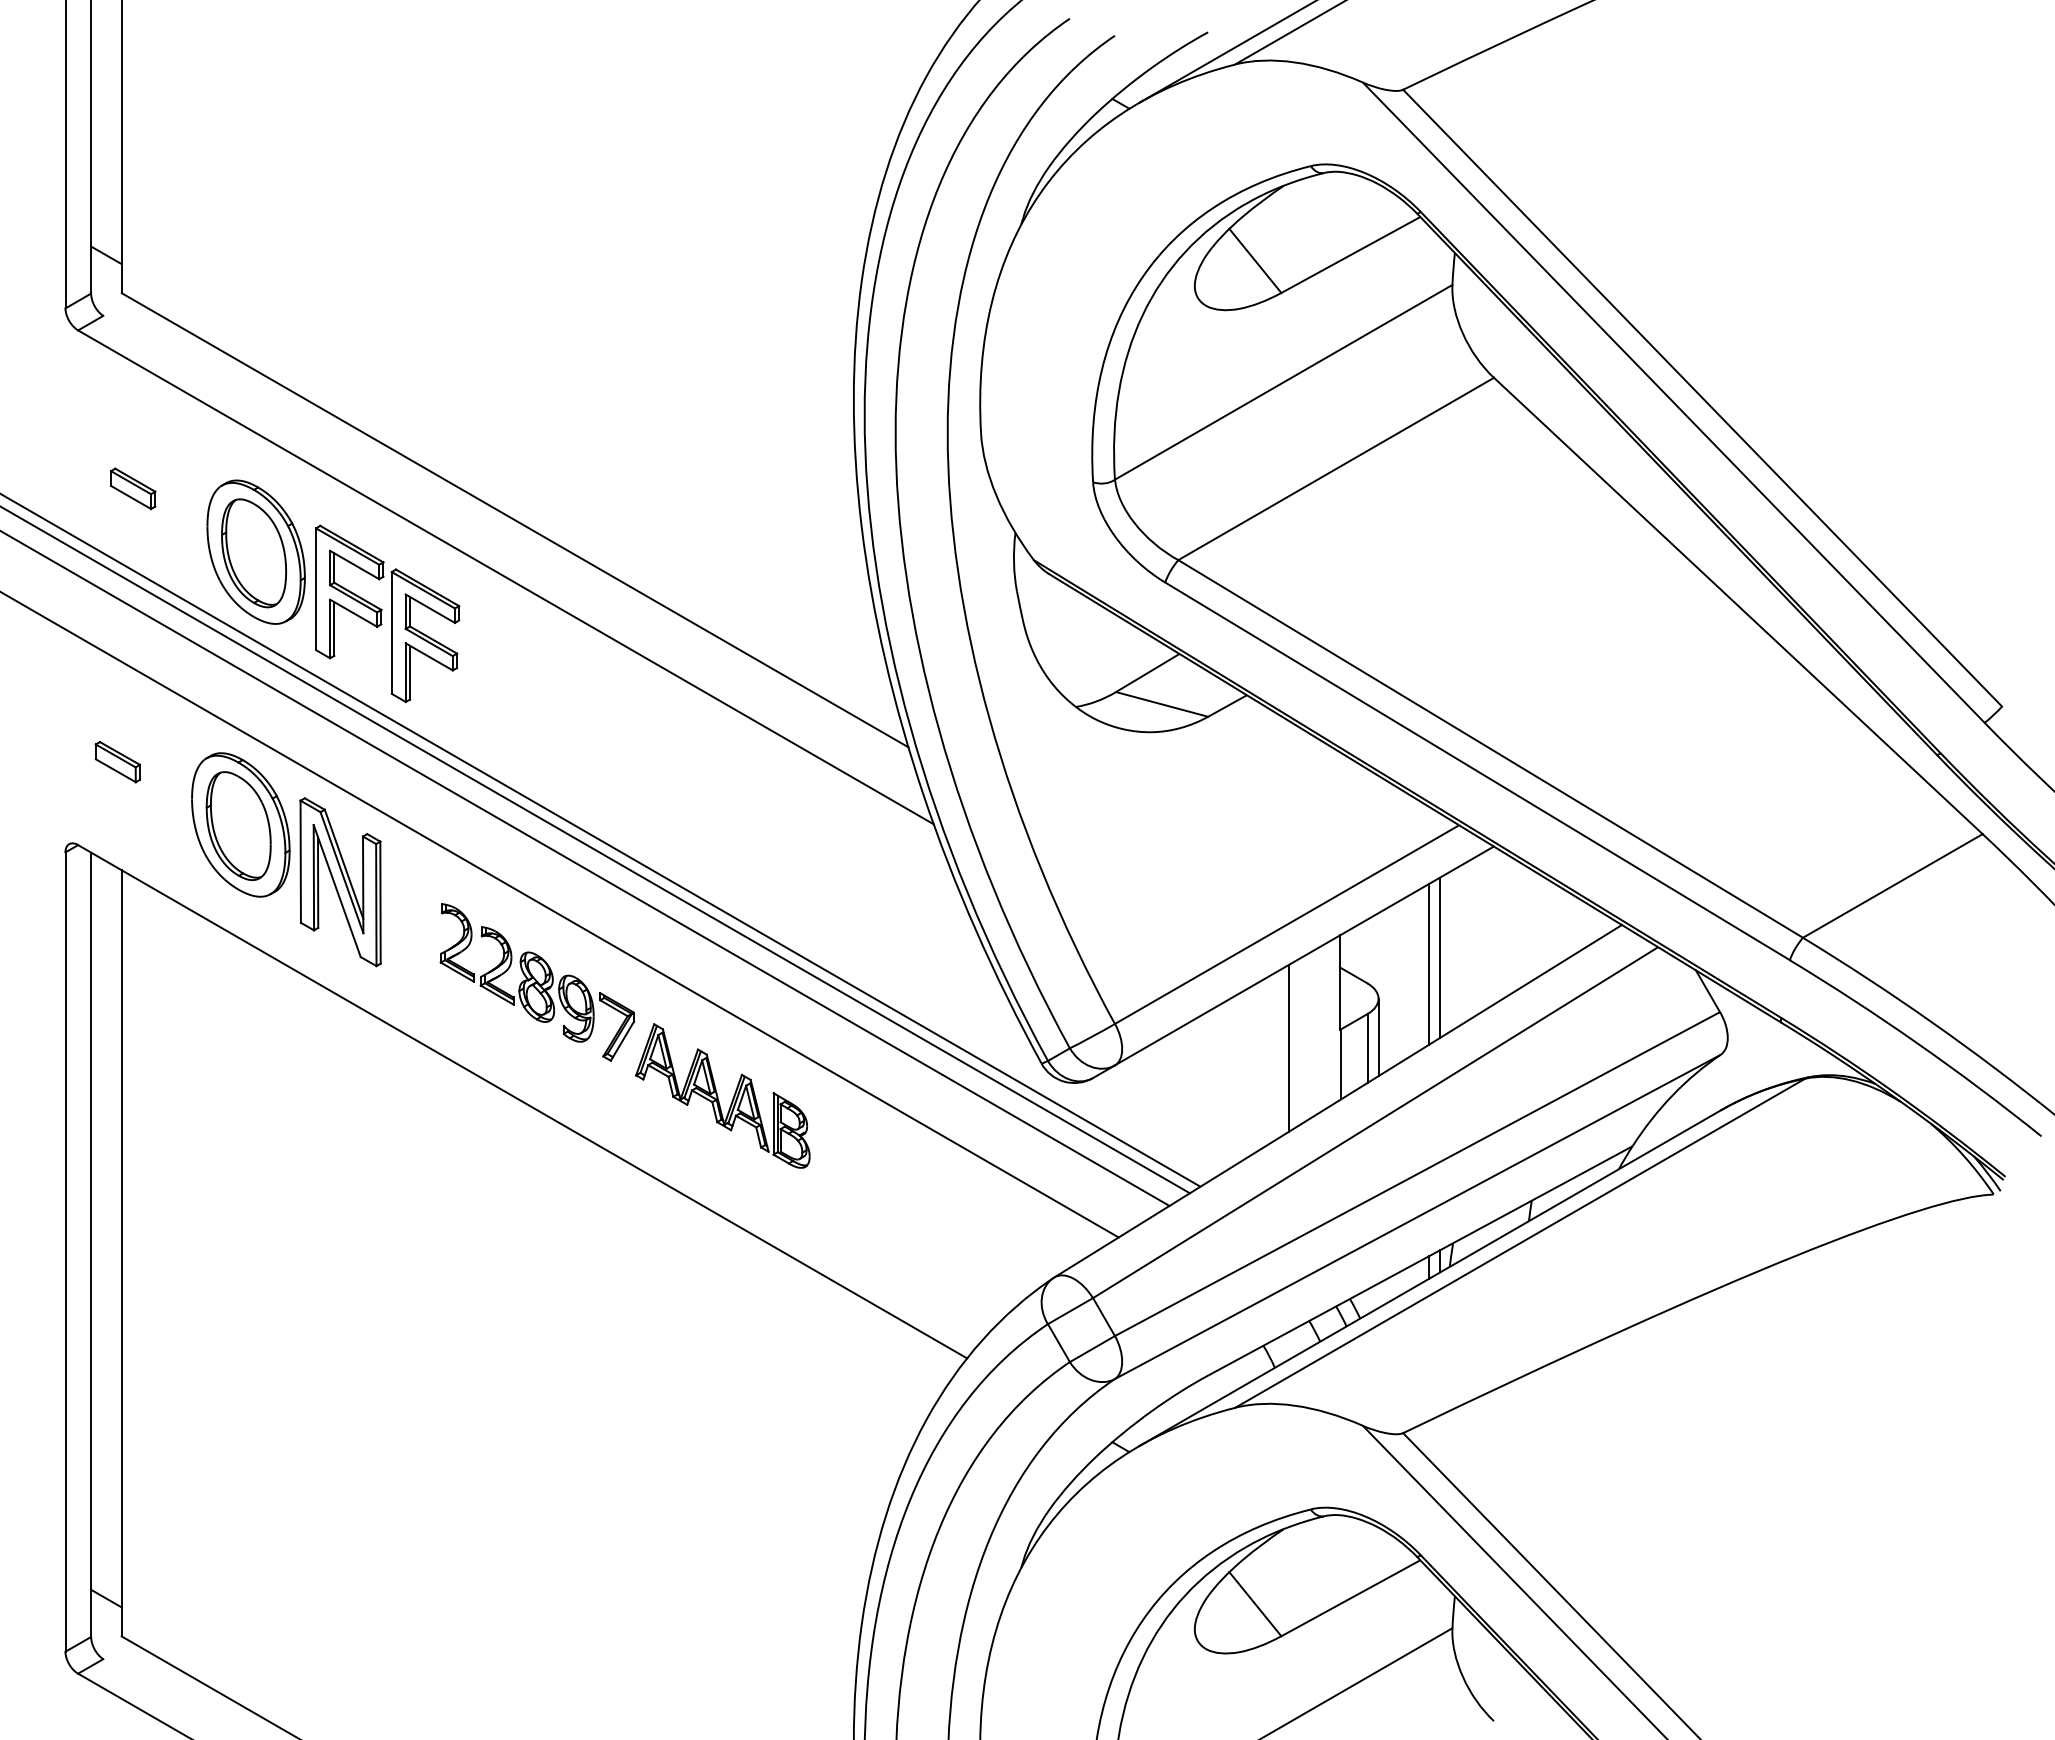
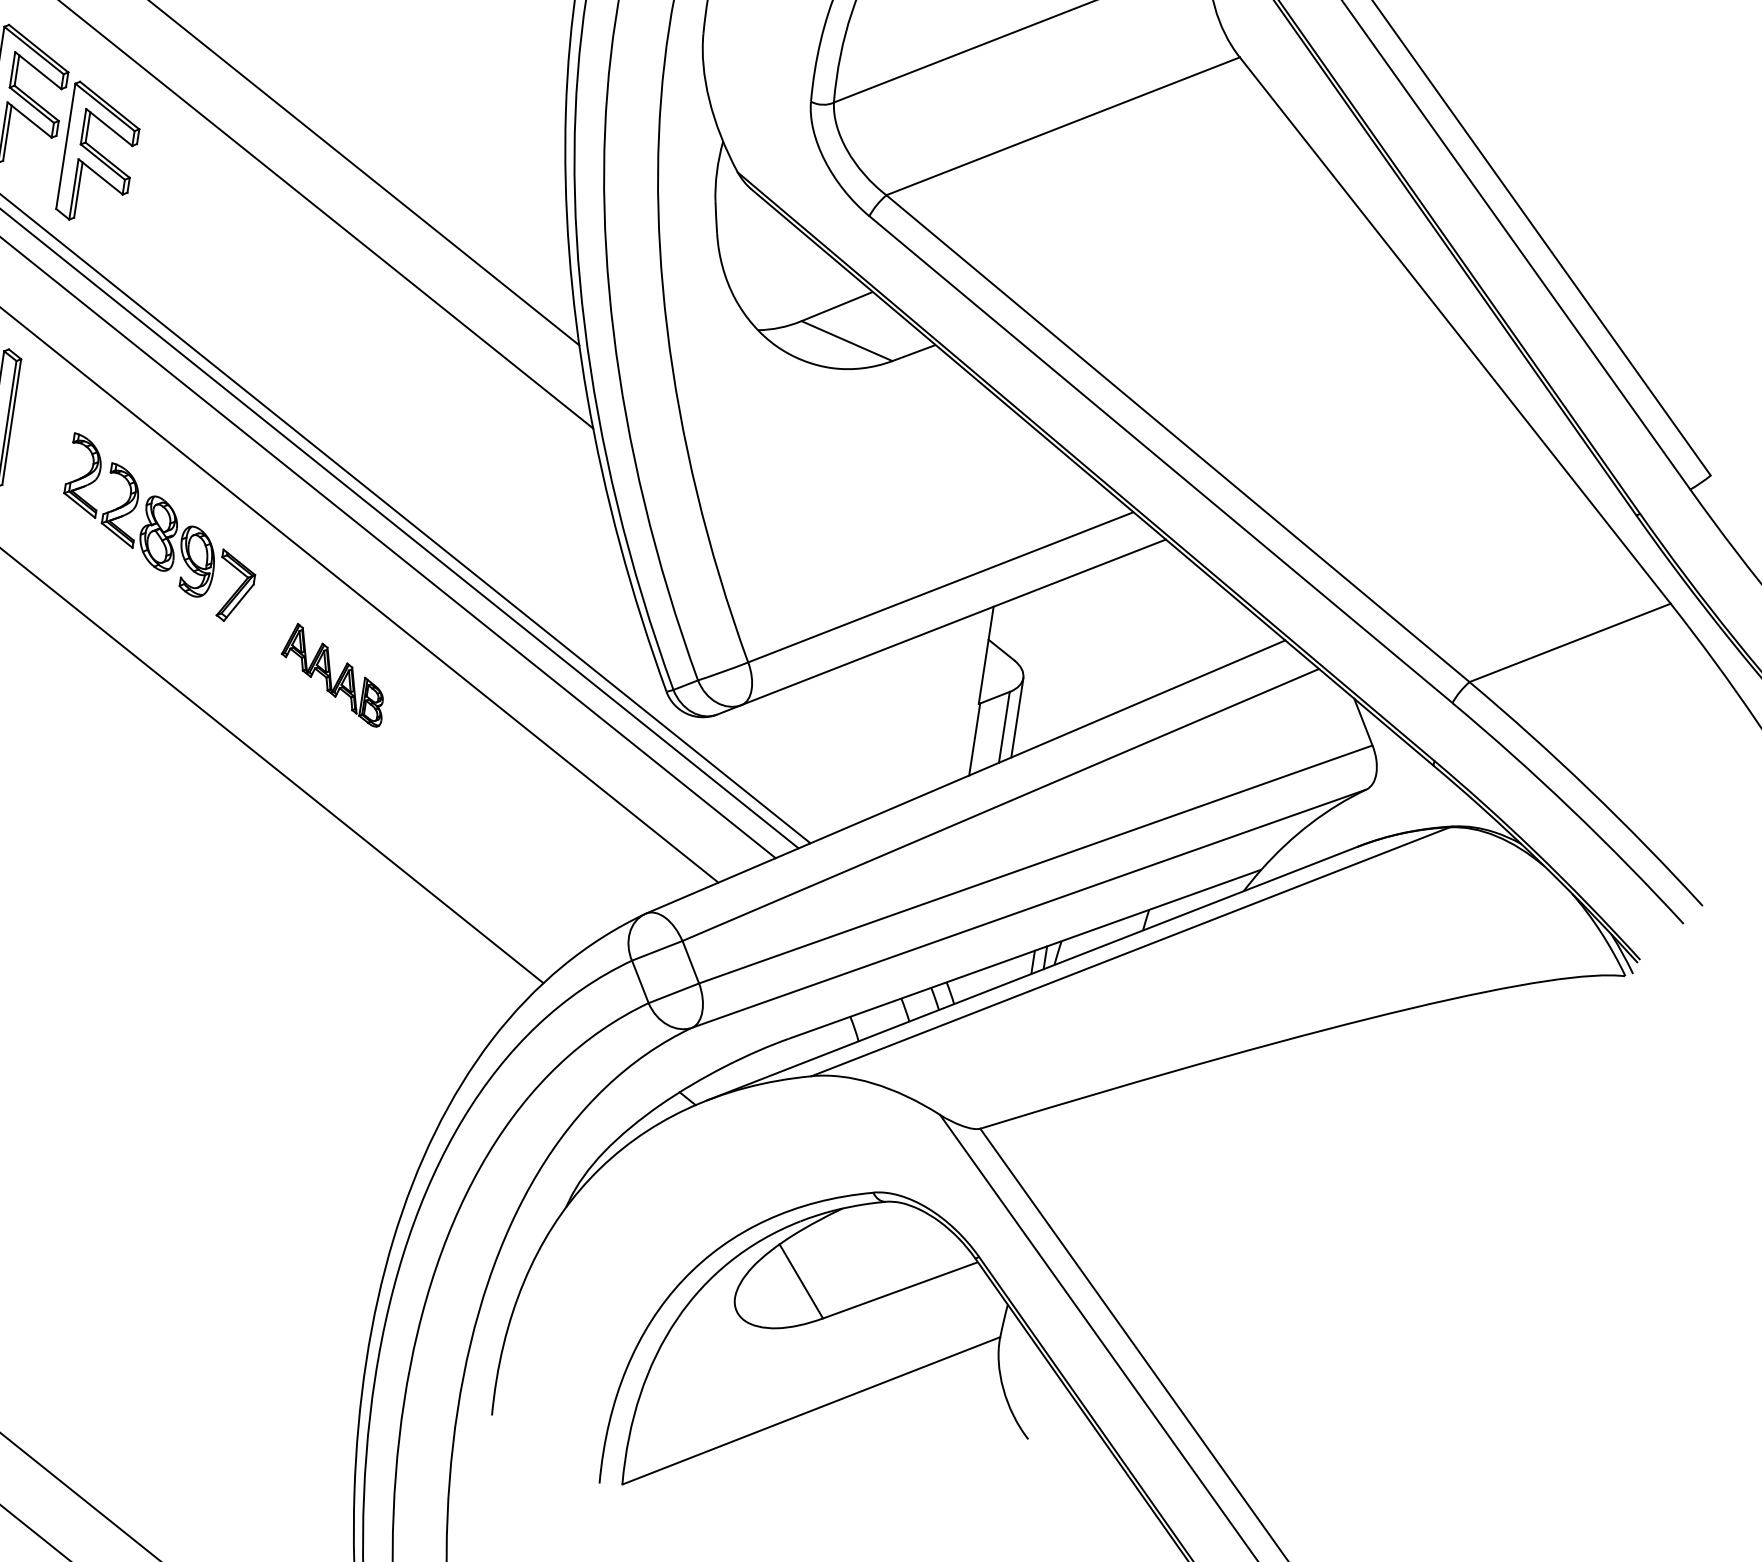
line: (1440, 957) -> (1093, 645), removed
line: (1429, 963) -> (1081, 649), removed
line: (1288, 1048) -> (922, 714), removed
part: (722, 1095) -> (333, 674), size x0.6

